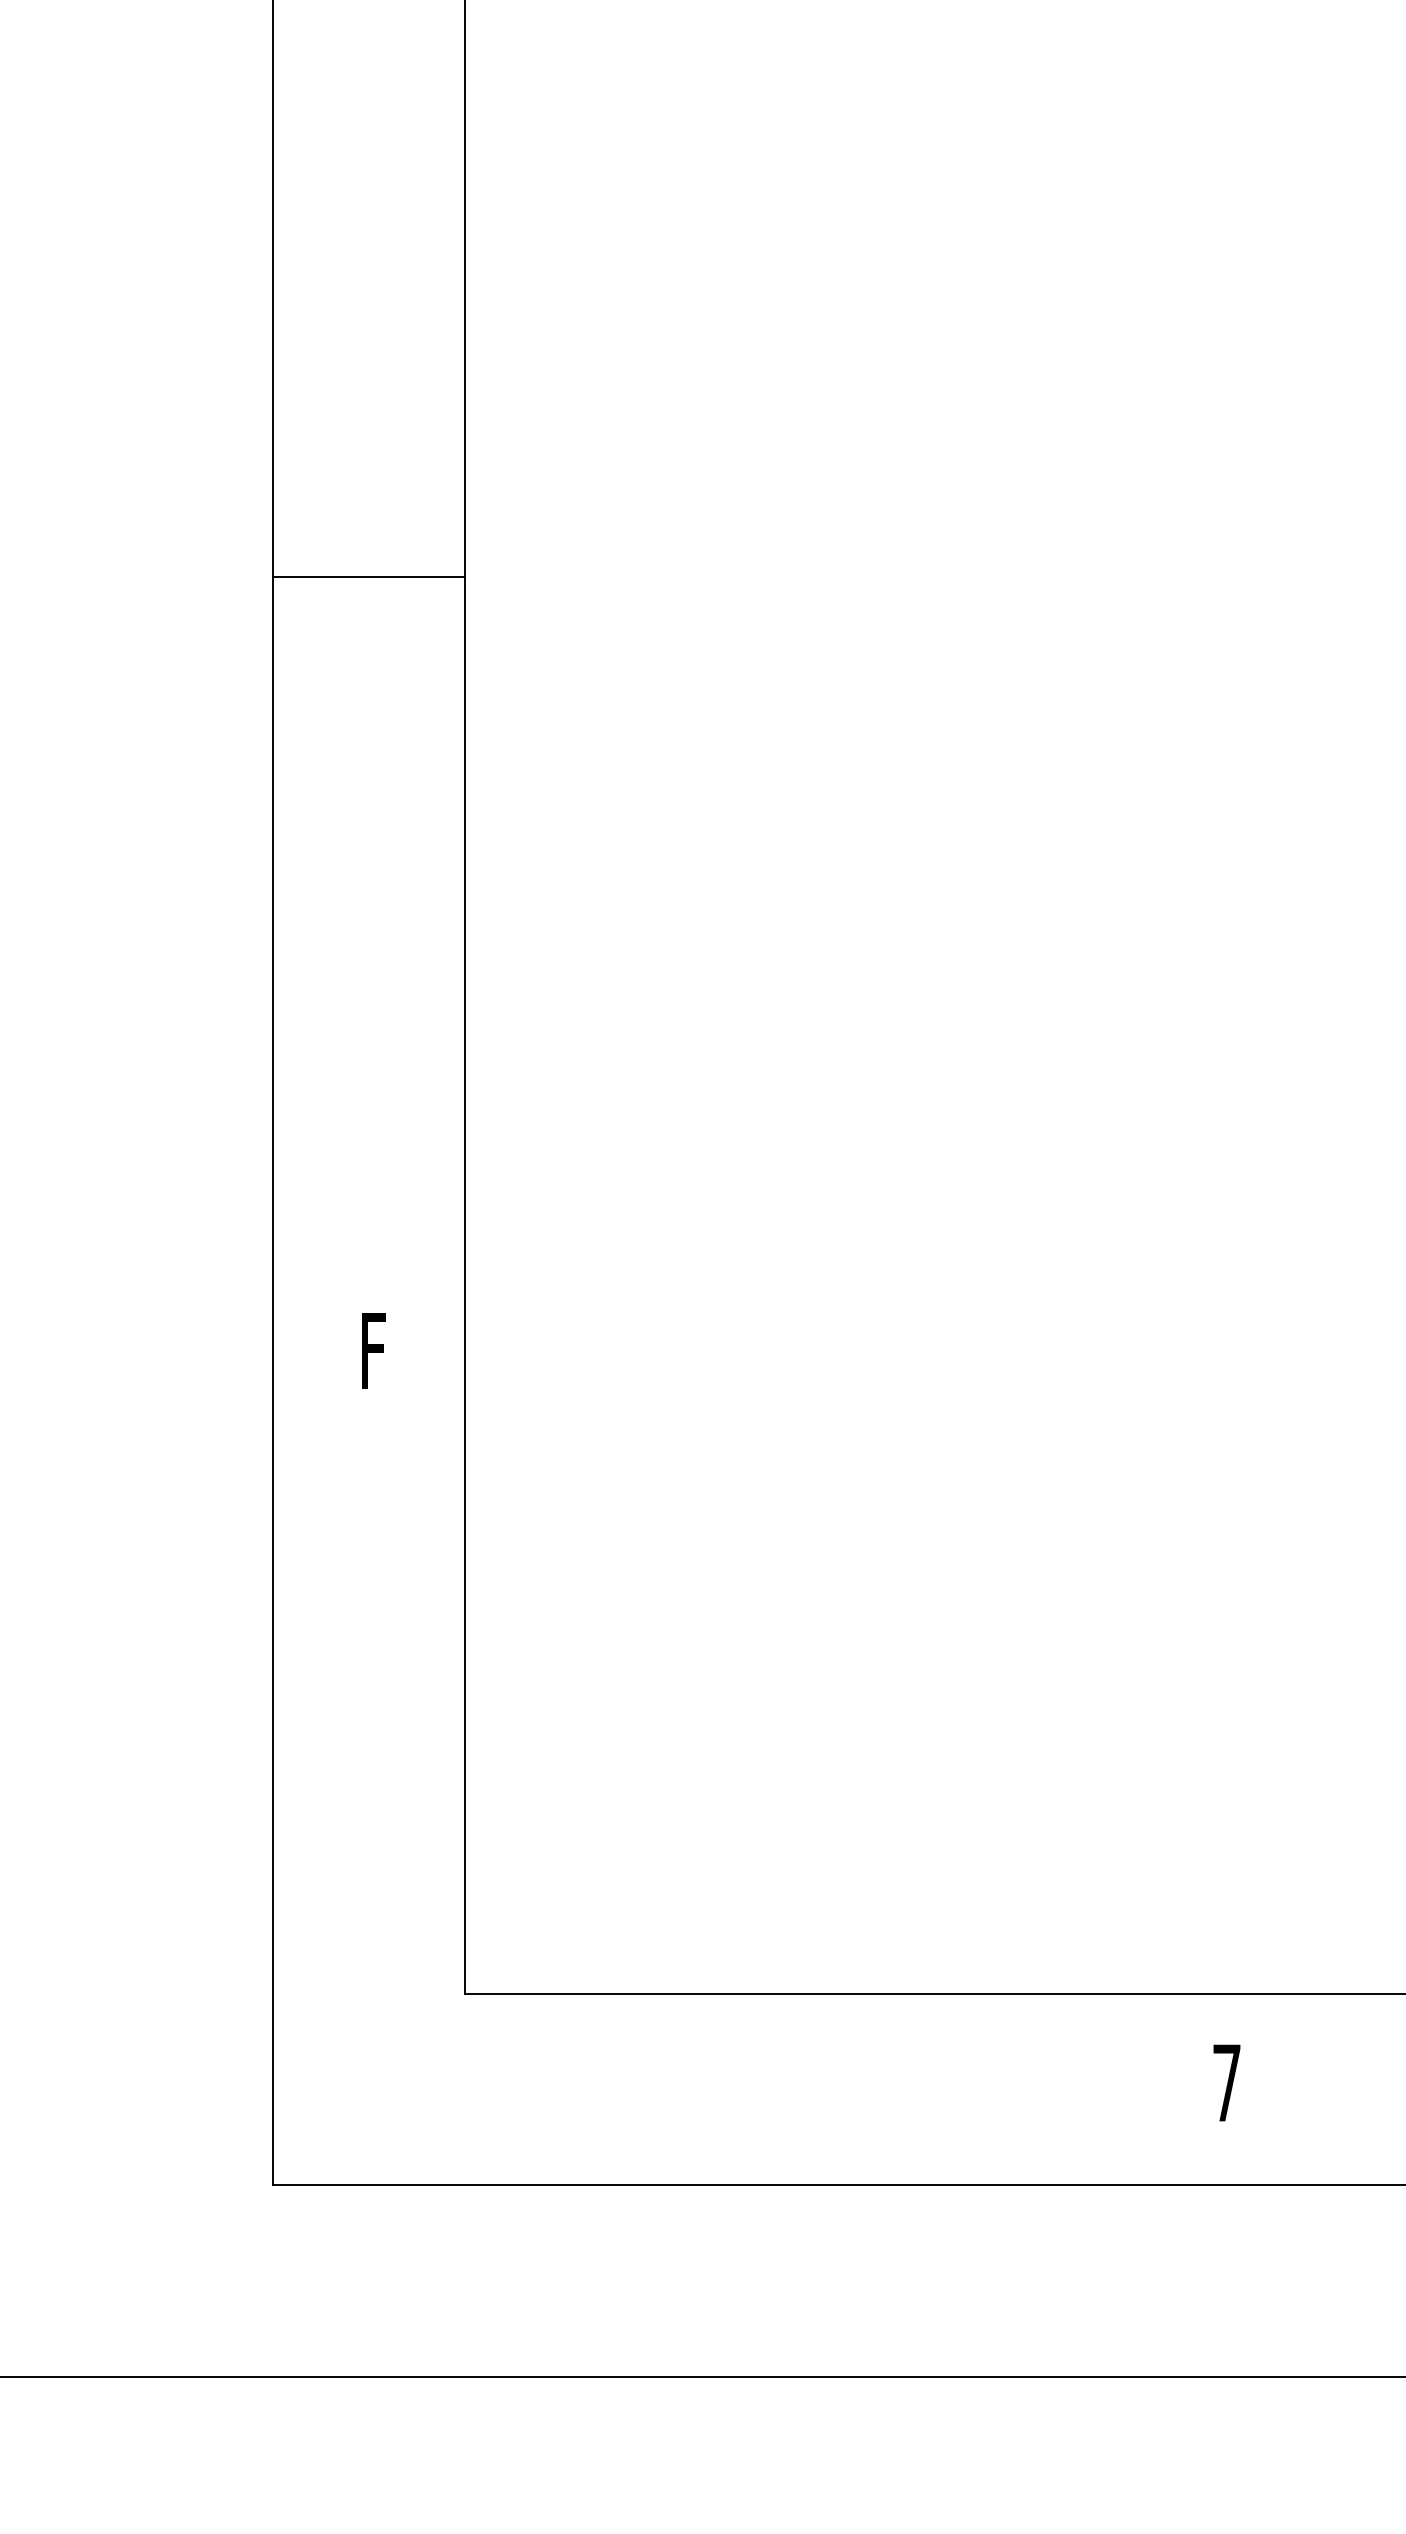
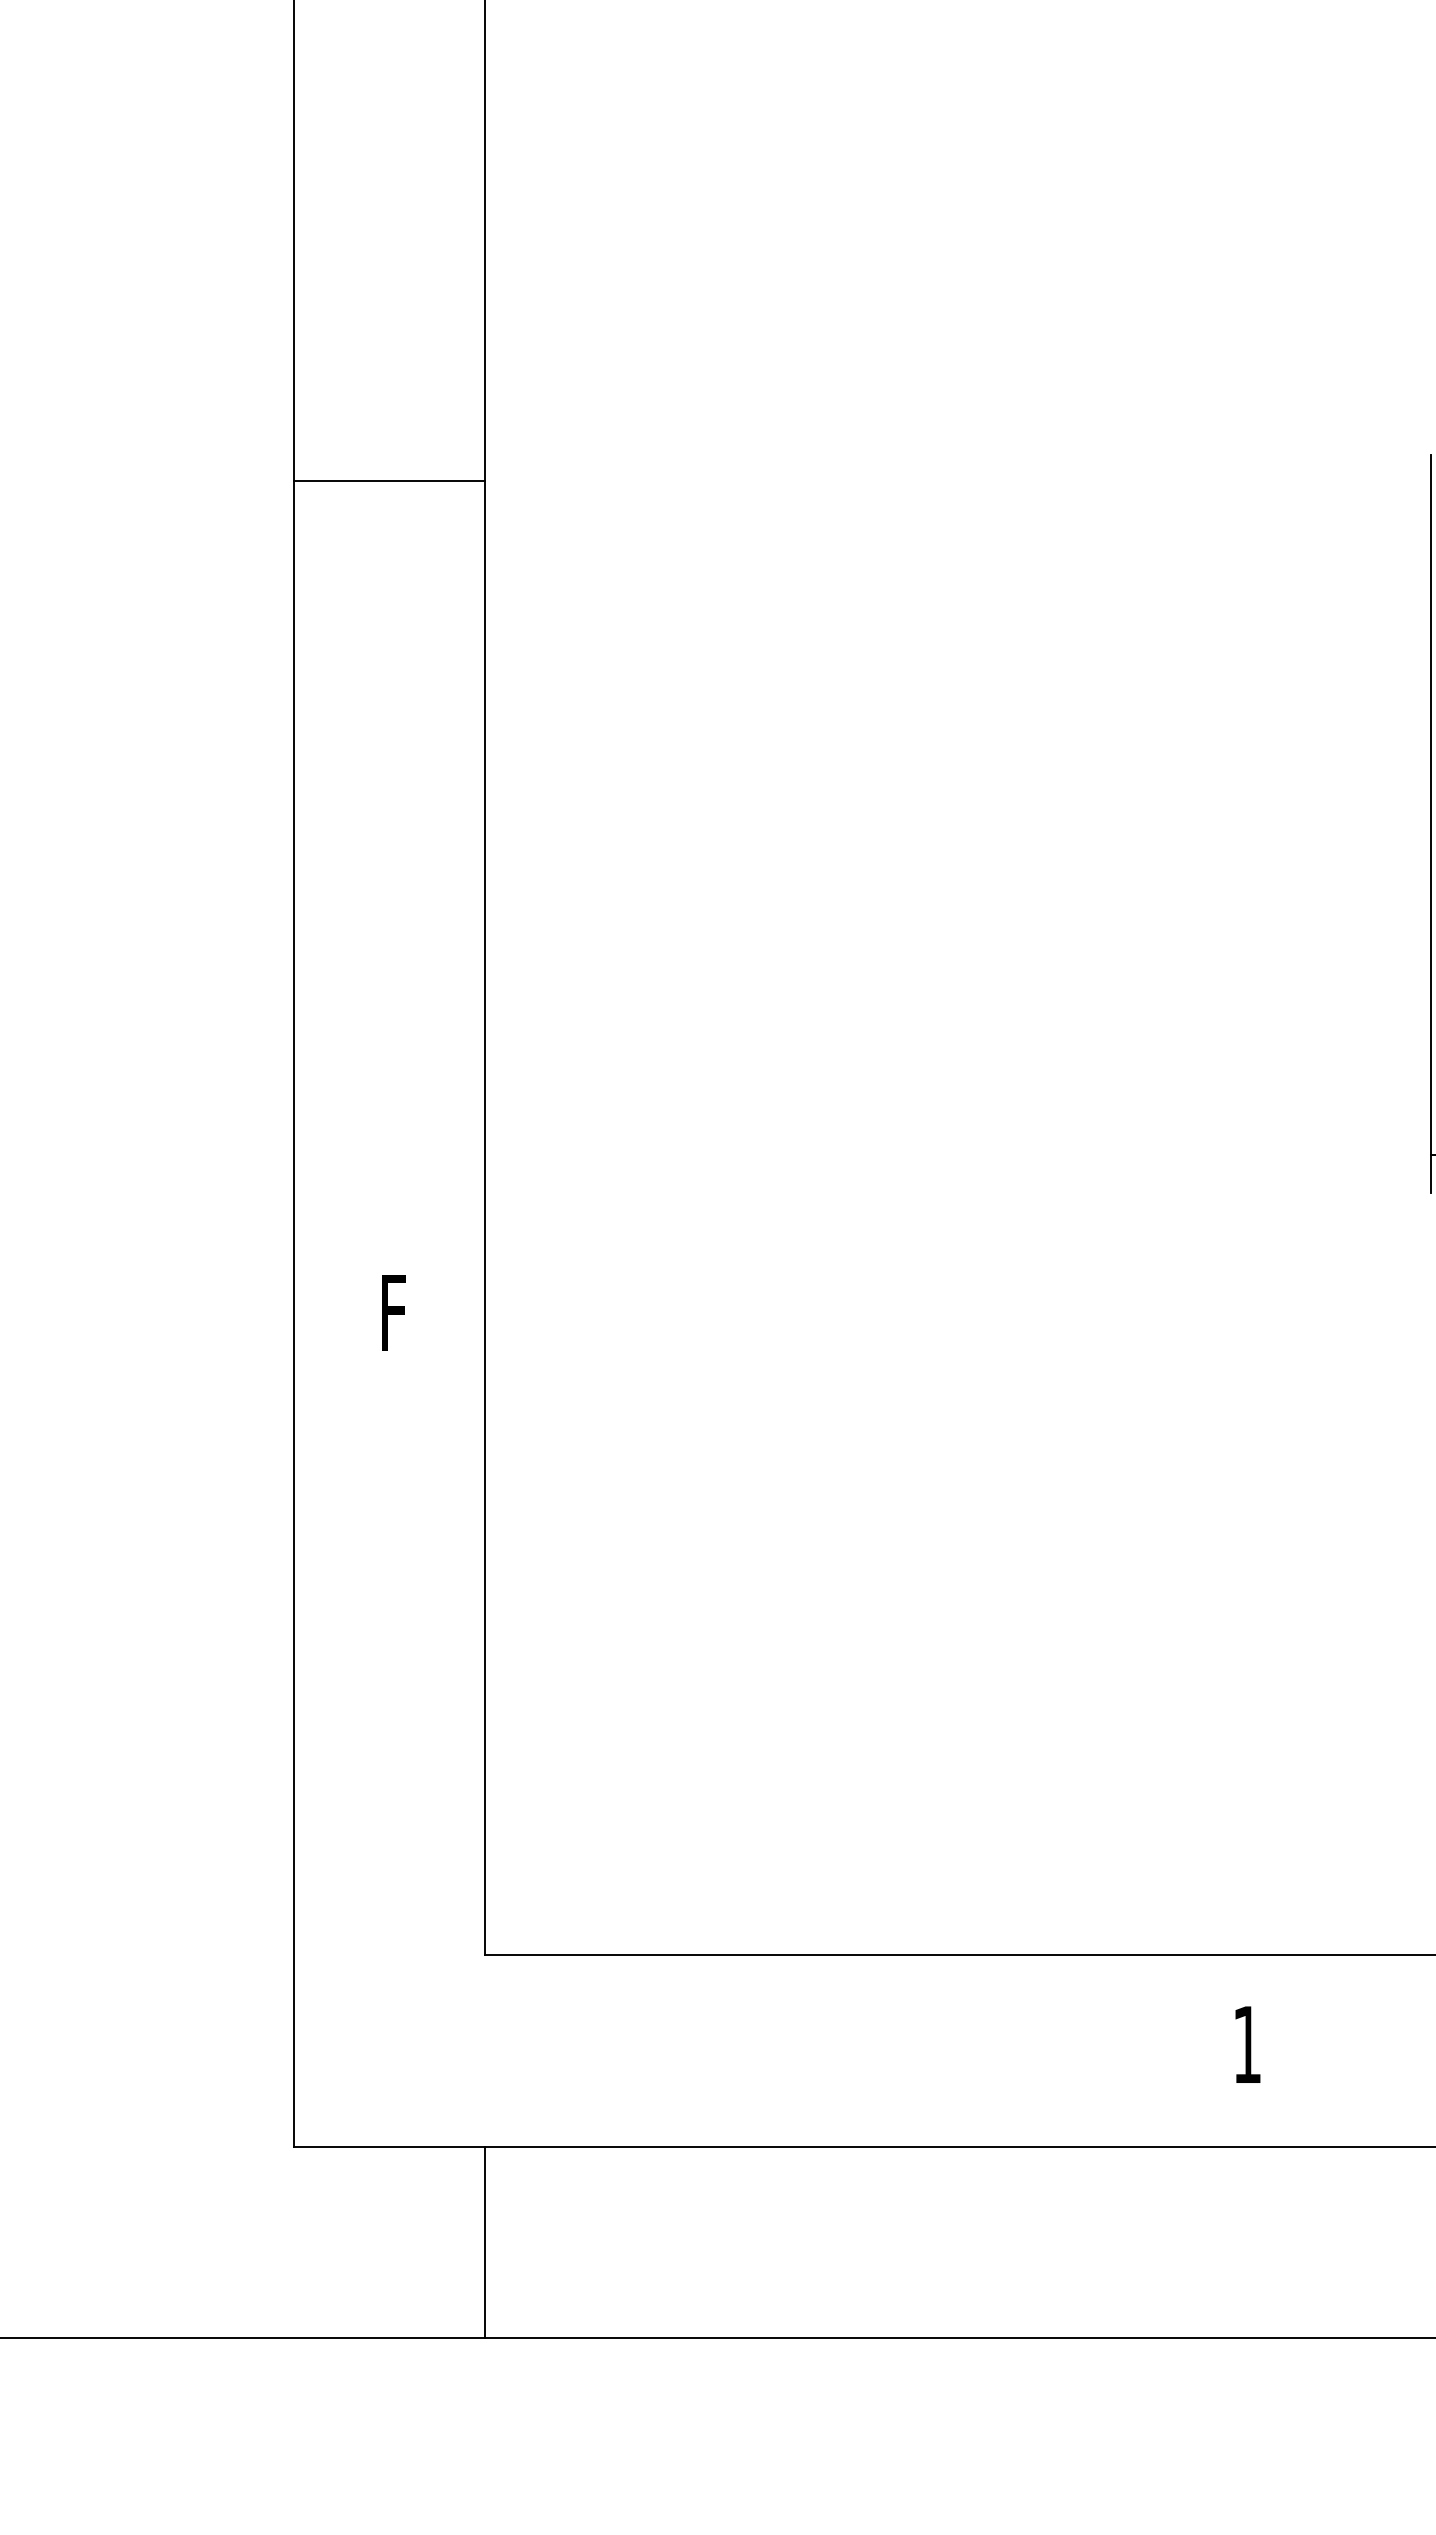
line: (369, 576) -> (389, 480), moved
text: (1227, 2082) -> (1247, 2044), 7 -> 1
line: (465, 2280) -> (485, 2242), added

